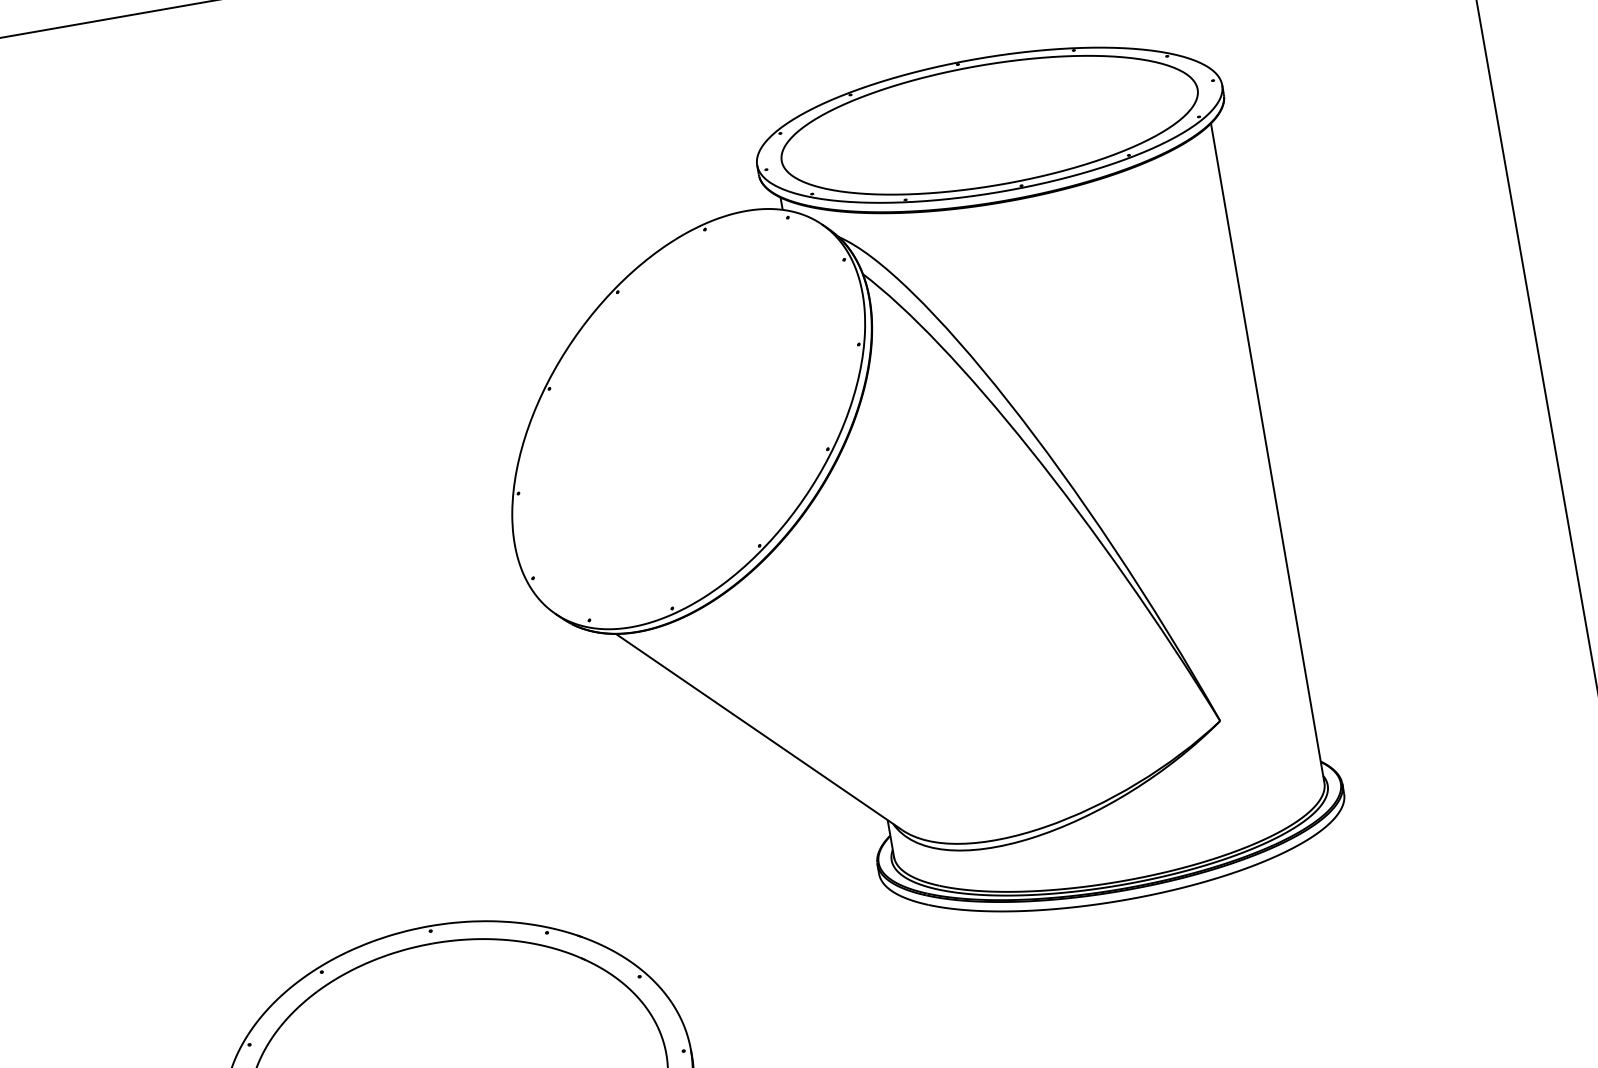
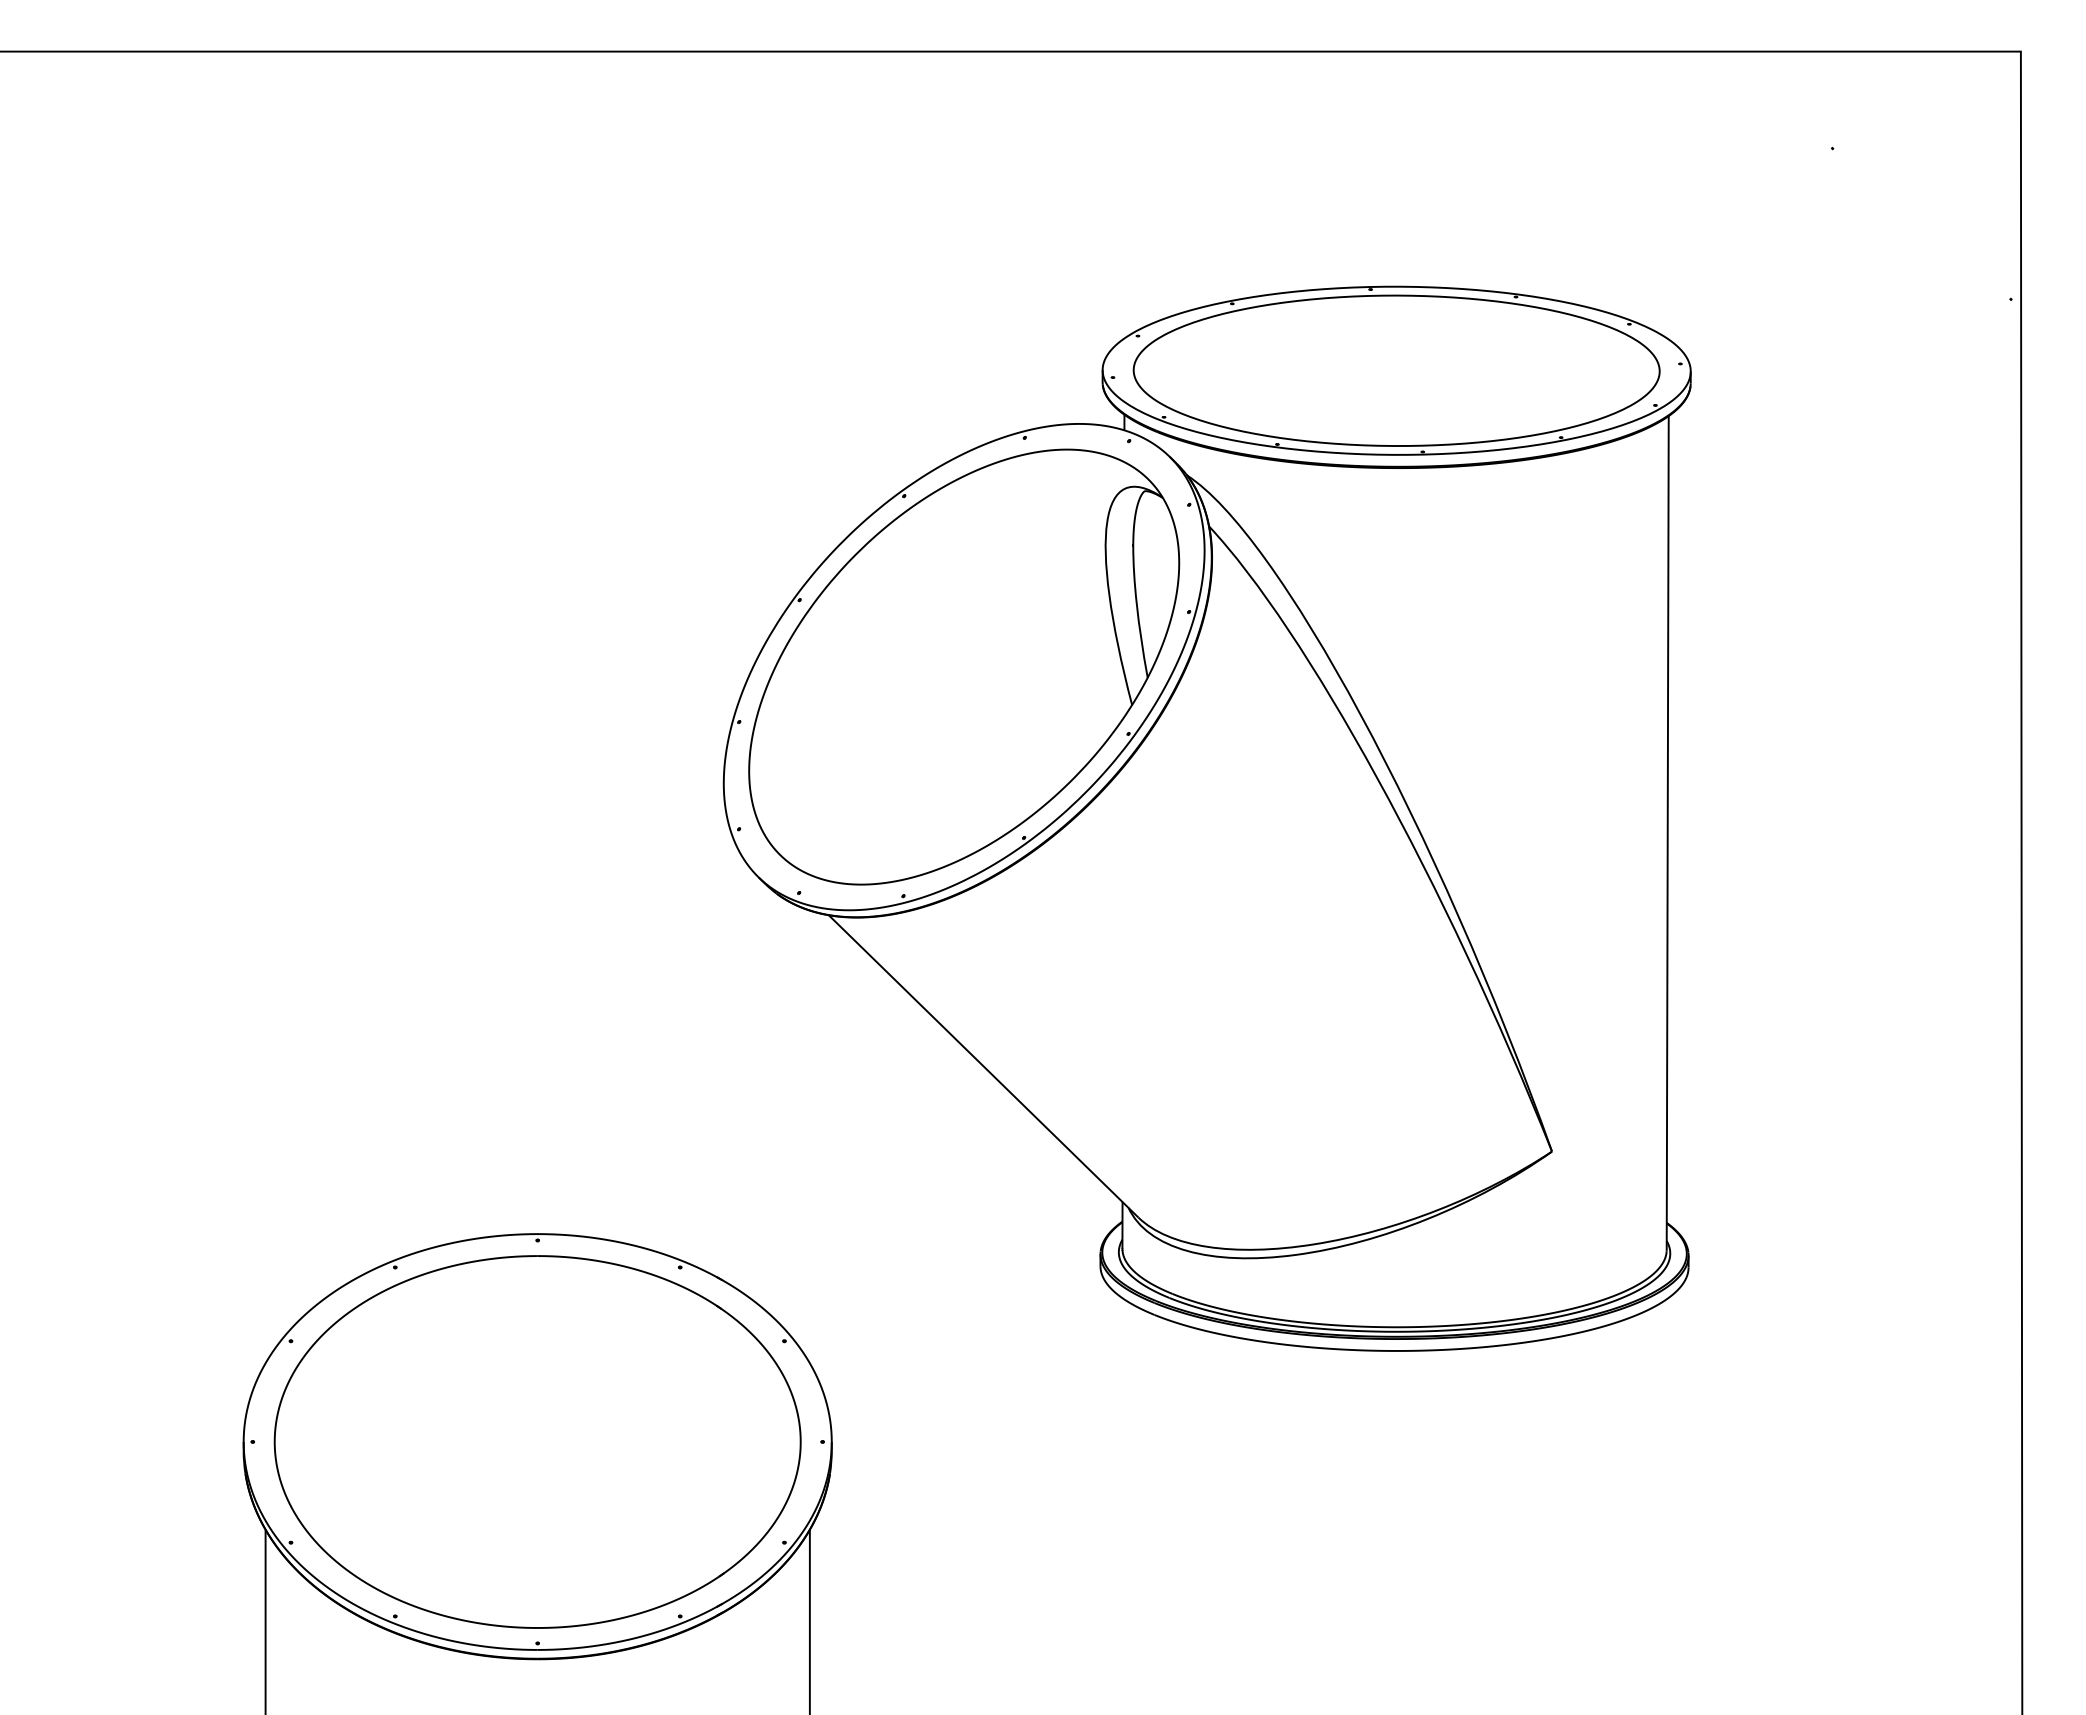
part: (688, 418) -> (964, 666), added

